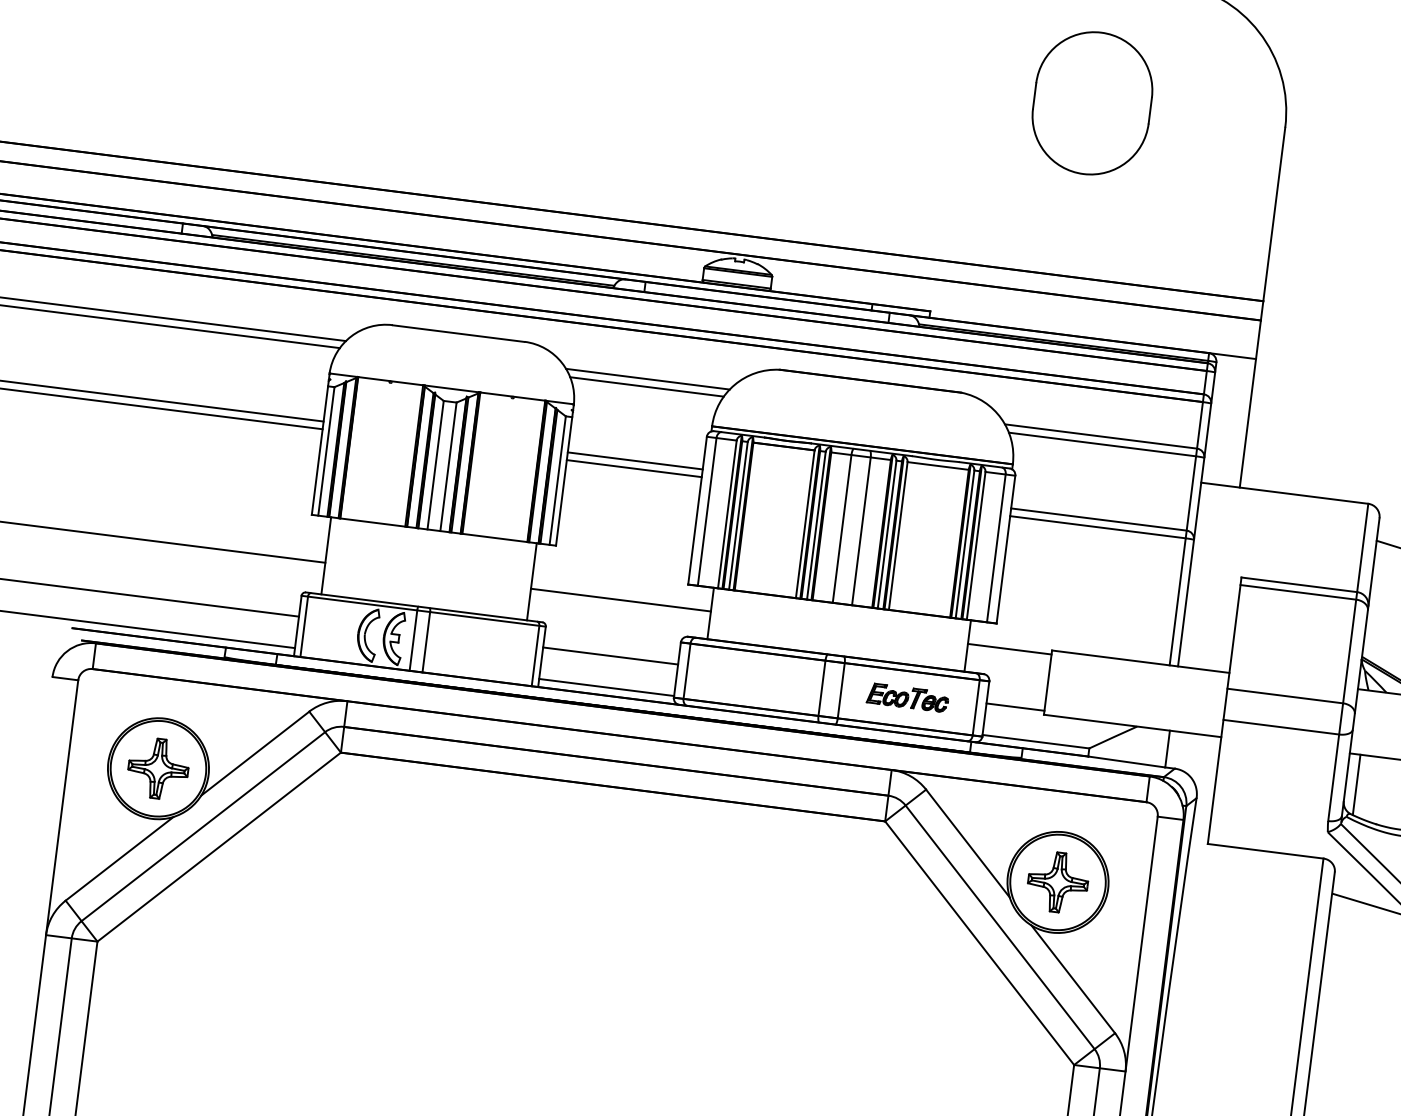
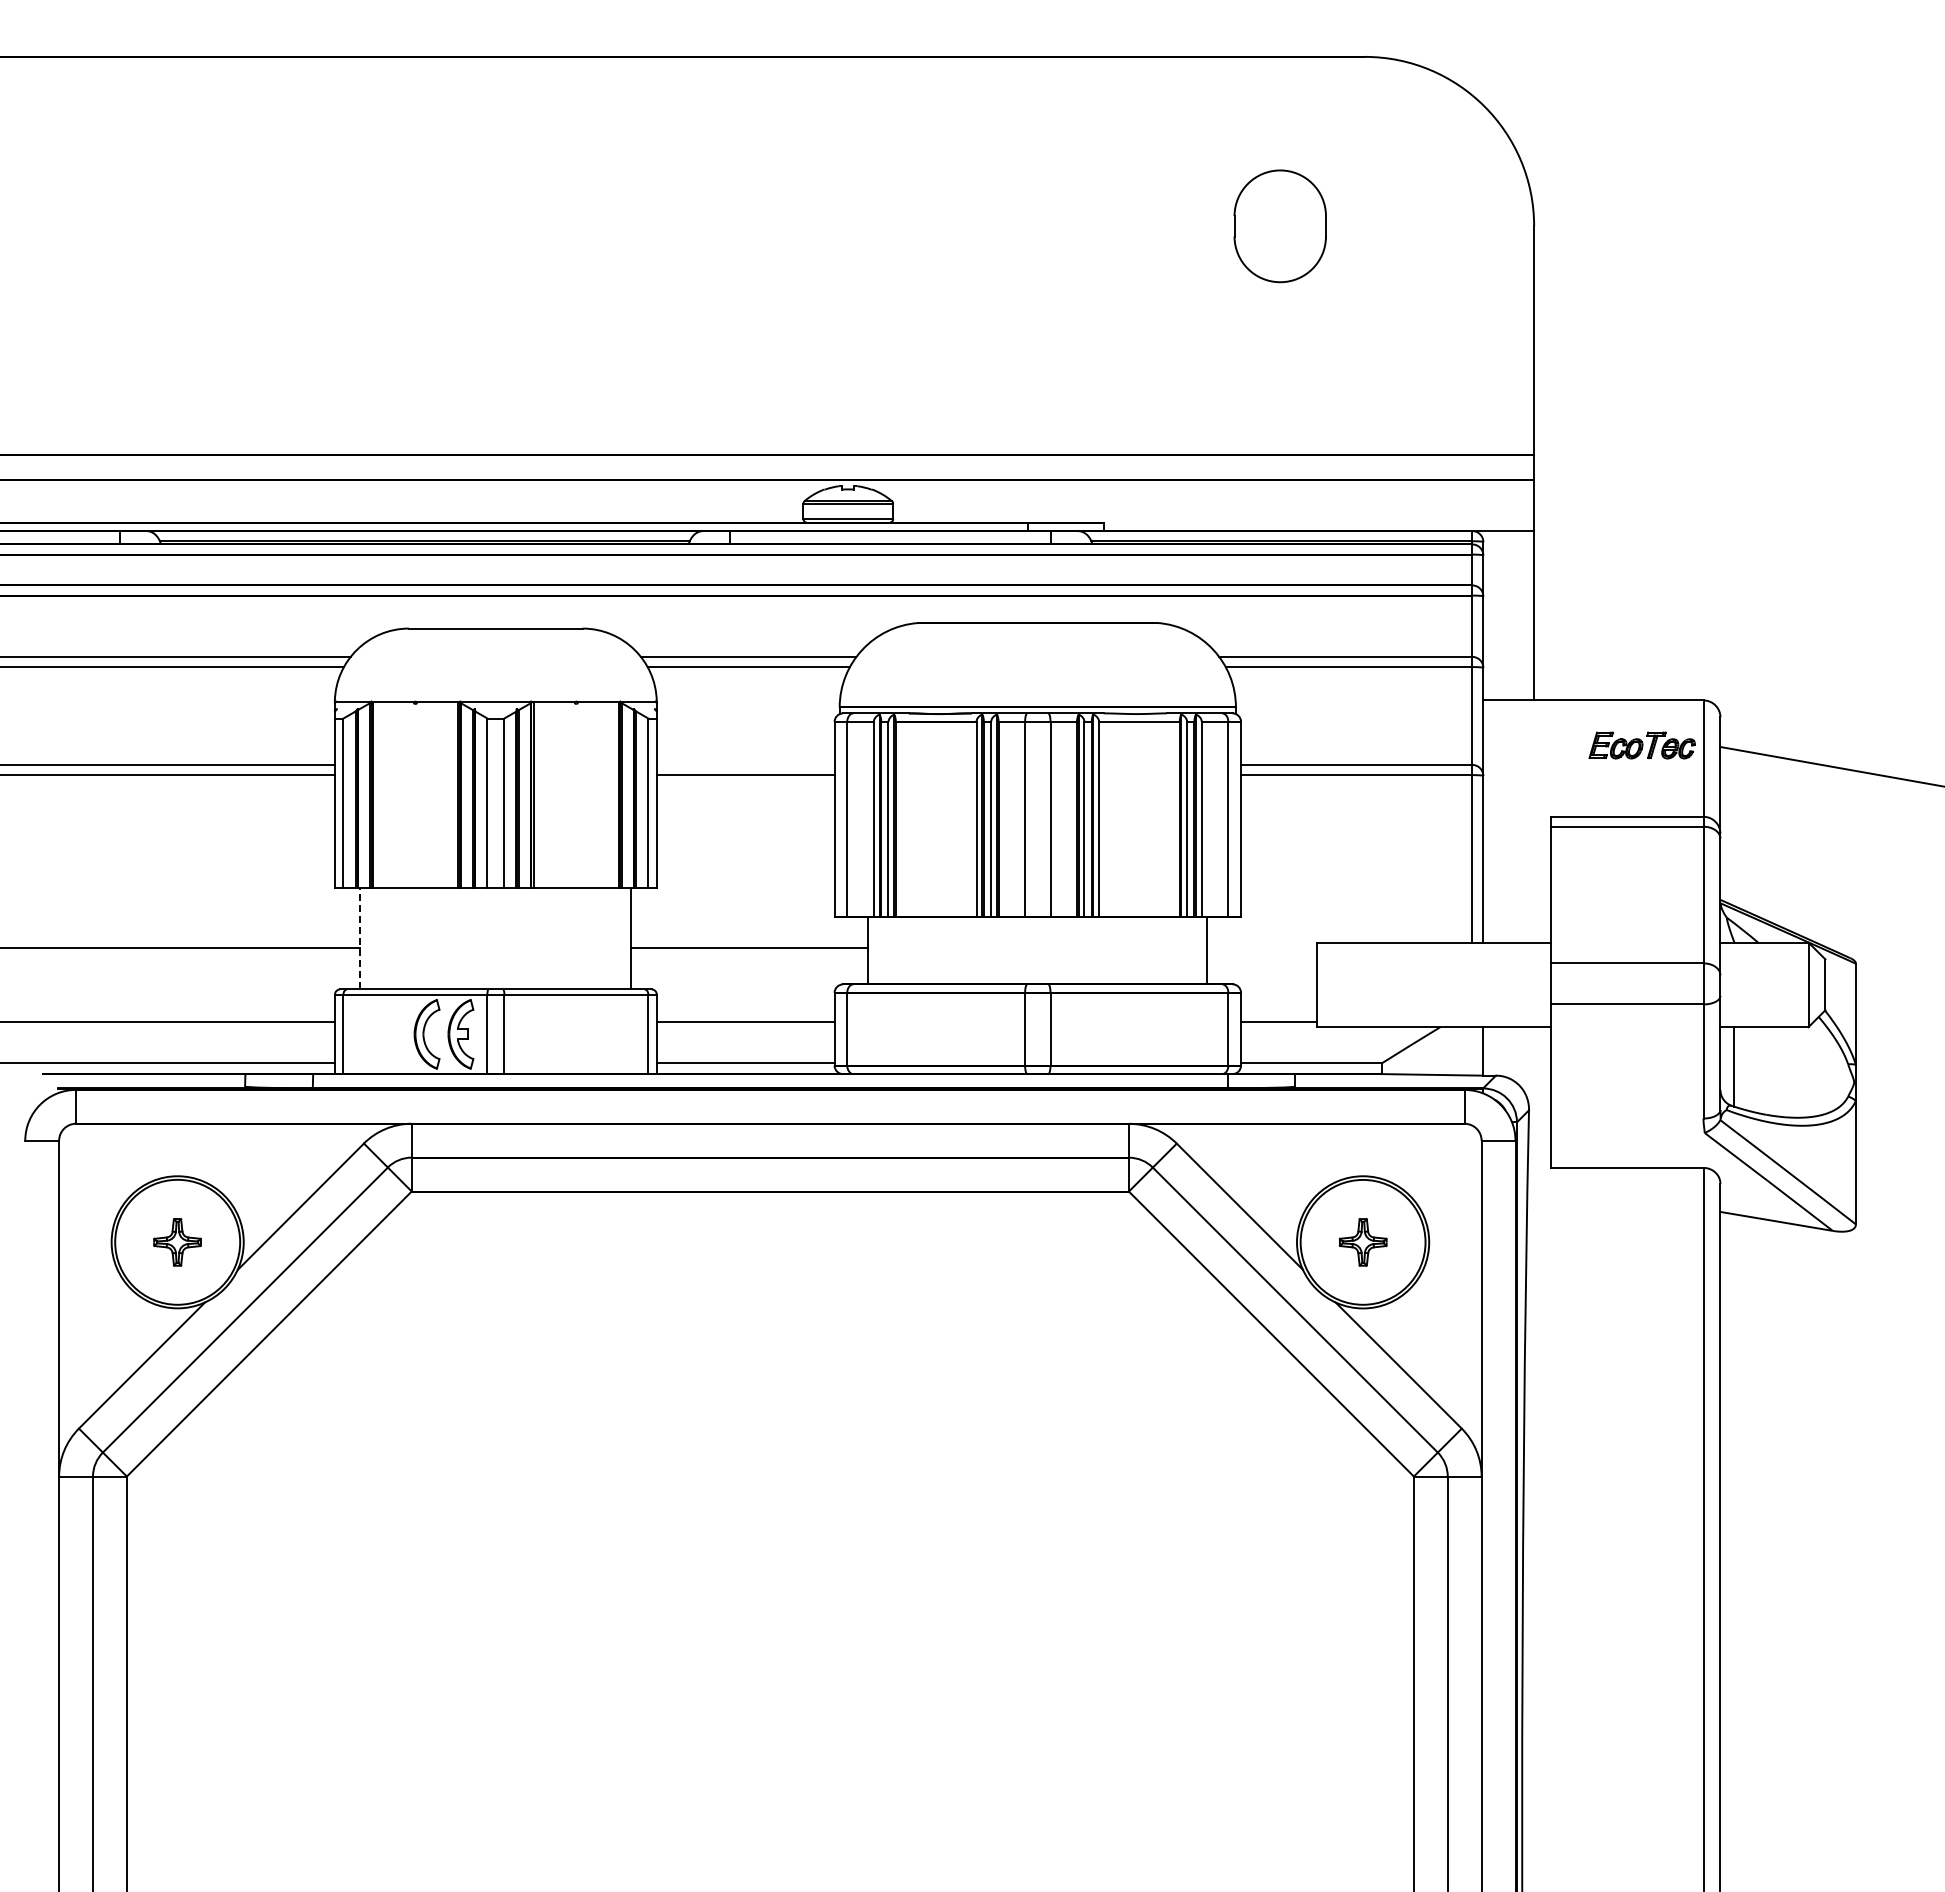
part: (1092, 103) -> (1280, 226), size x0.6
line: (635, 460) -> (745, 764), removed
line: (326, 555) -> (360, 938), solid -> dashed
line: (1009, 649) -> (1262, 947), removed
part: (907, 697) -> (1641, 745), moved
part: (158, 768) -> (177, 1242), size x0.6
part: (1058, 882) -> (1363, 1242), size x0.6

